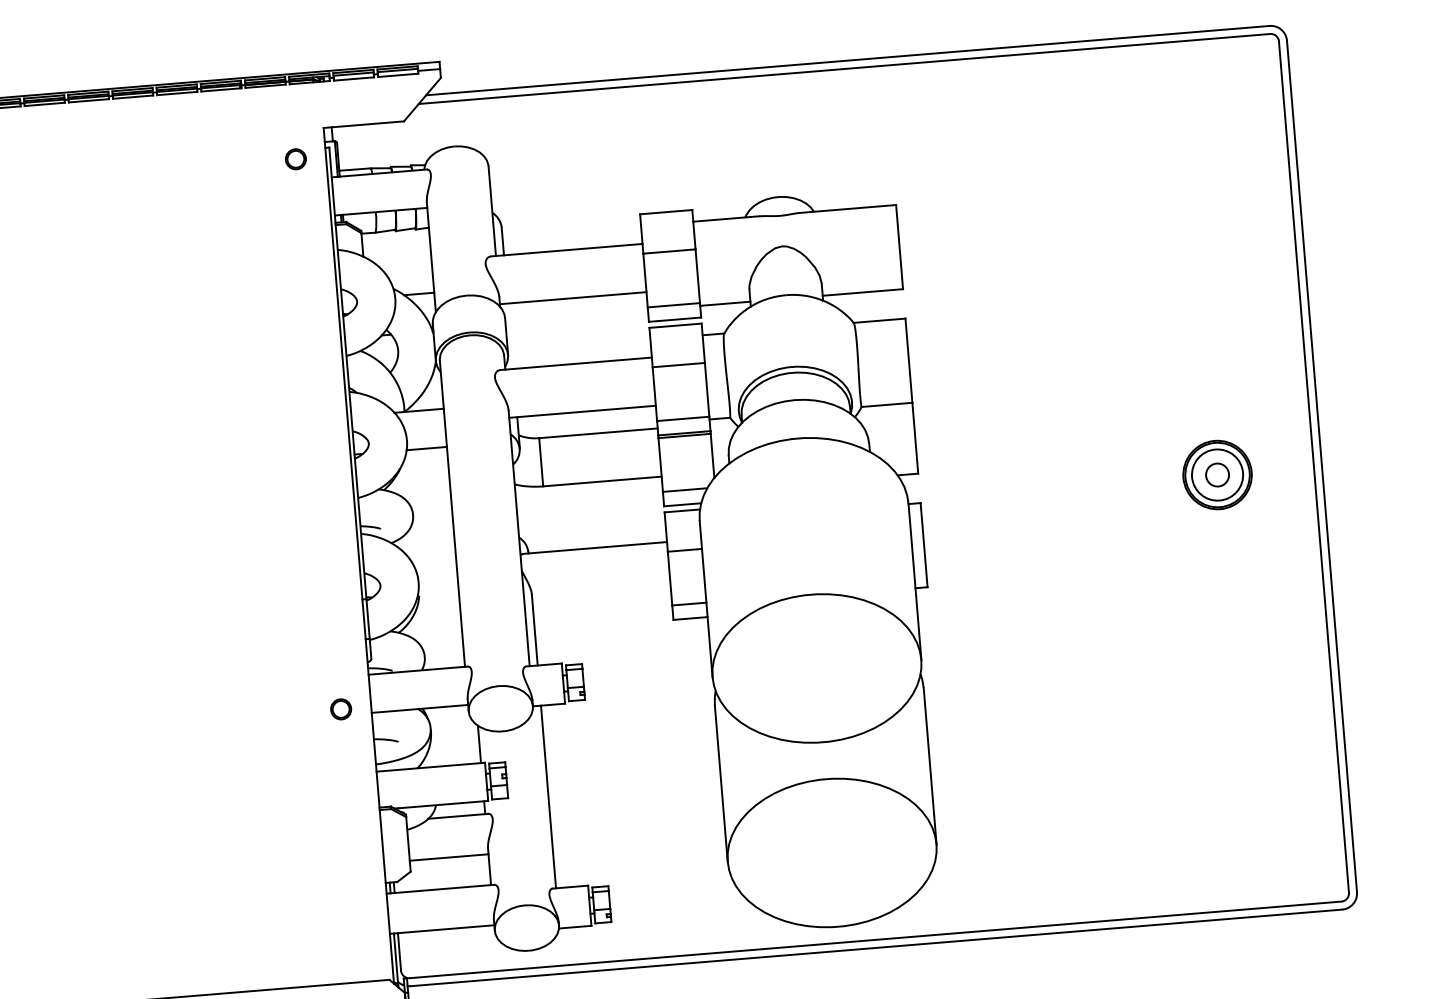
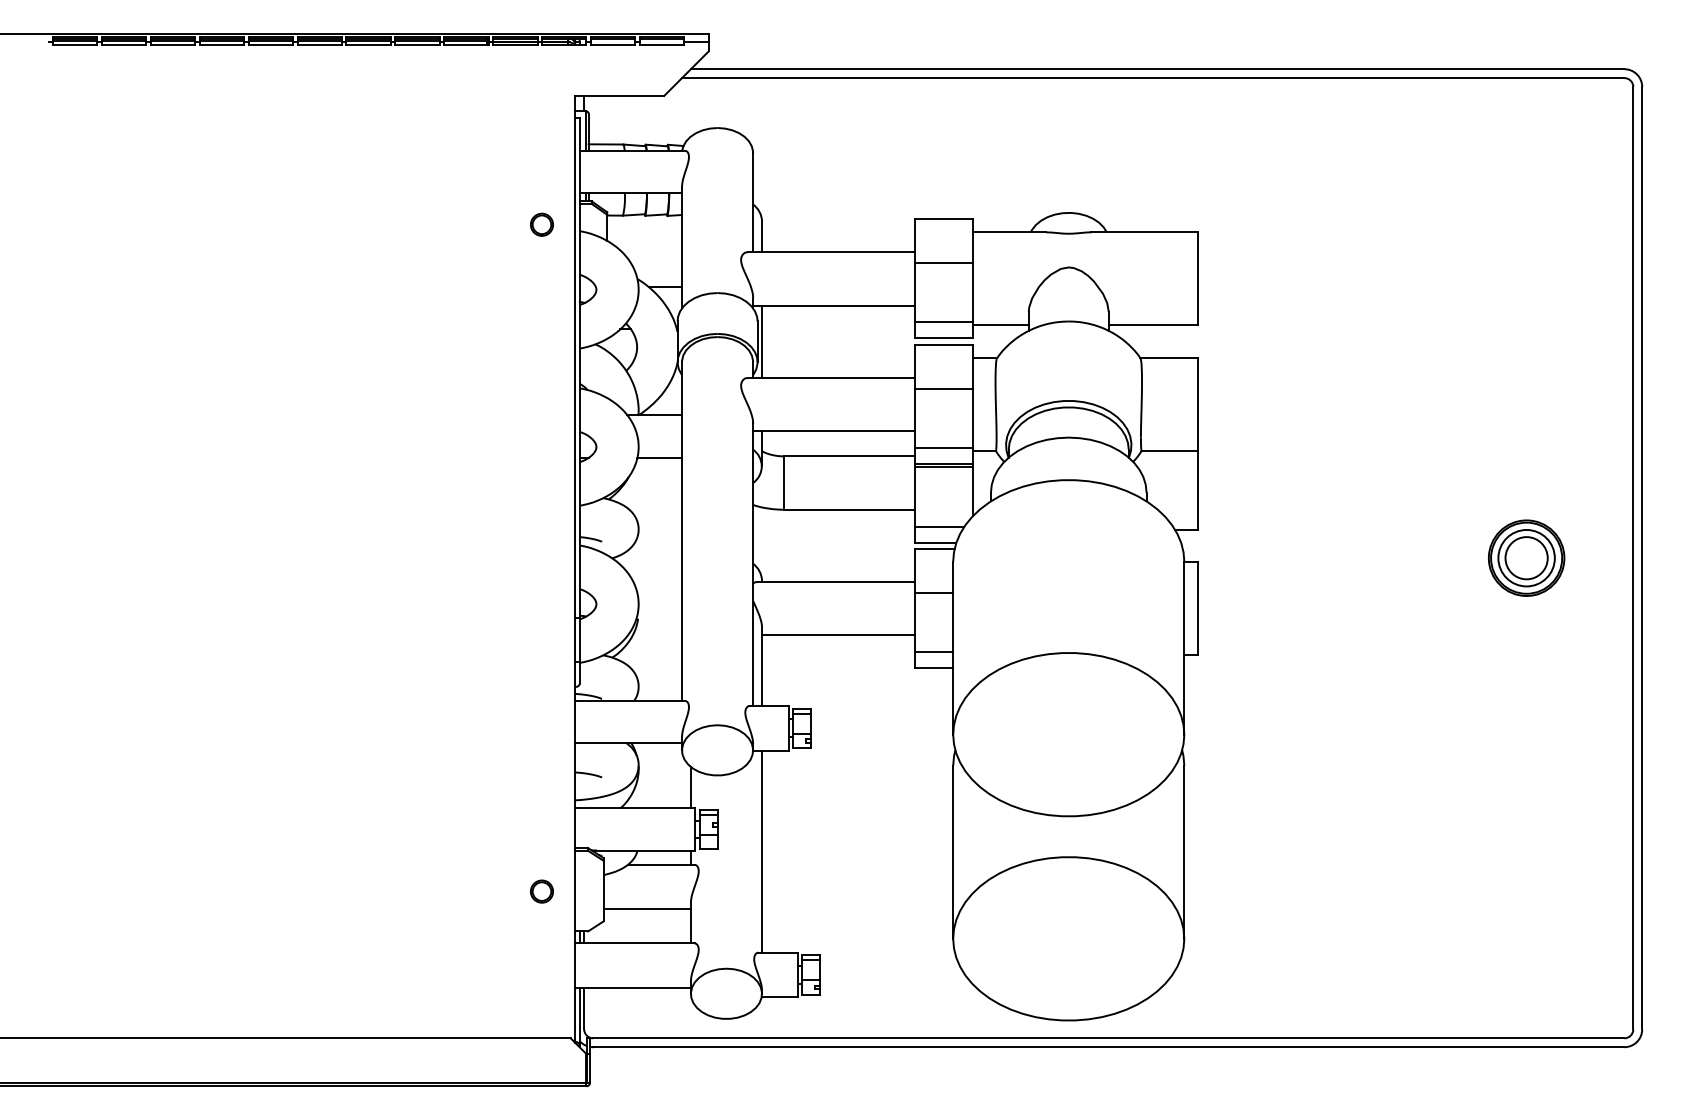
part: (295, 159) -> (541, 224), moved
line: (511, 336) -> (762, 341), added
circle: (1217, 475) -> (1526, 558), size x1.67
line: (601, 596) -> (838, 635), added
part: (340, 709) -> (541, 891), moved

